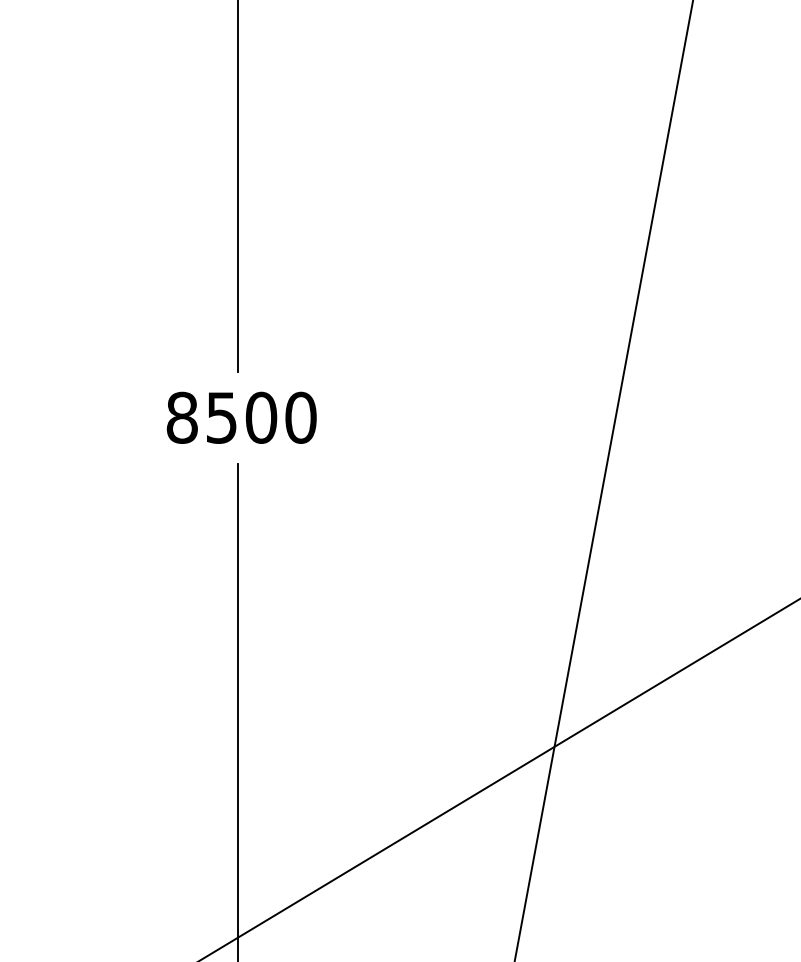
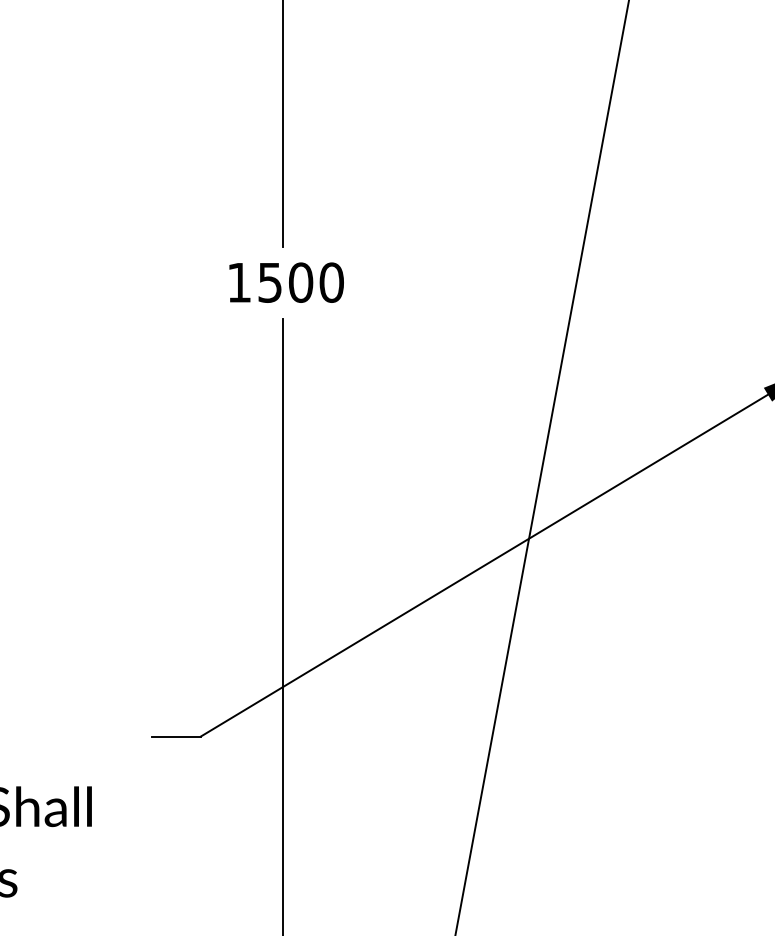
text: (182, 417) -> (239, 282), 8500 -> 1500

